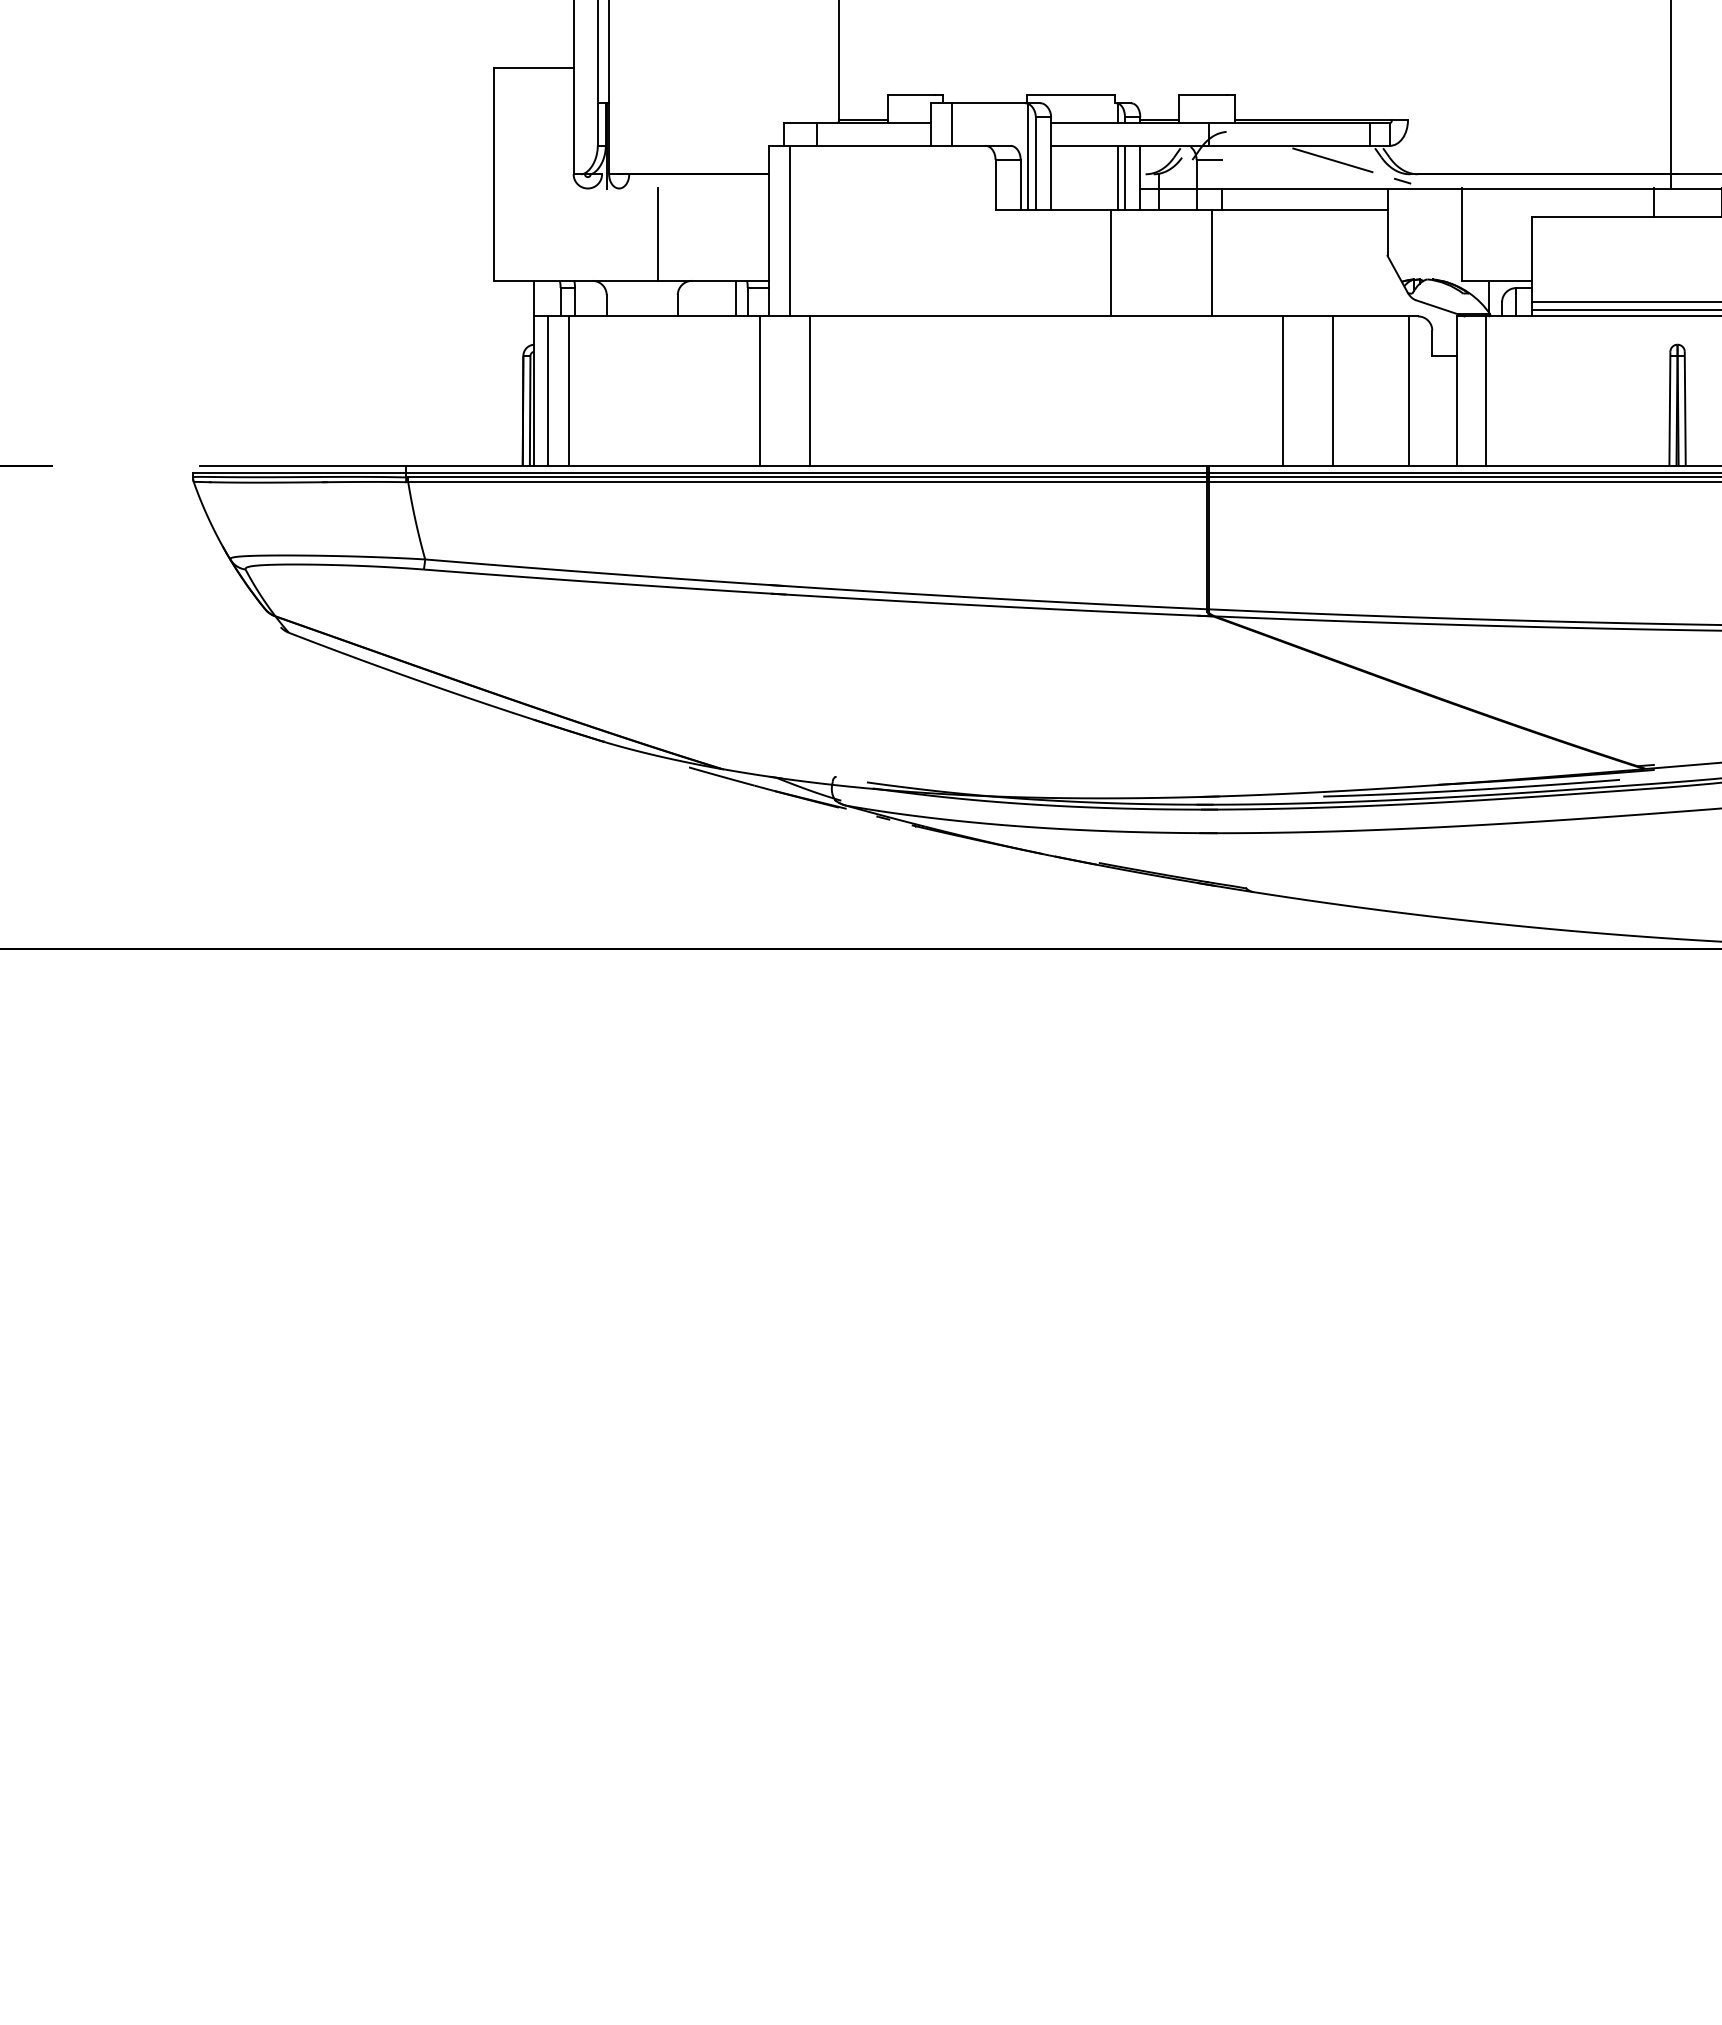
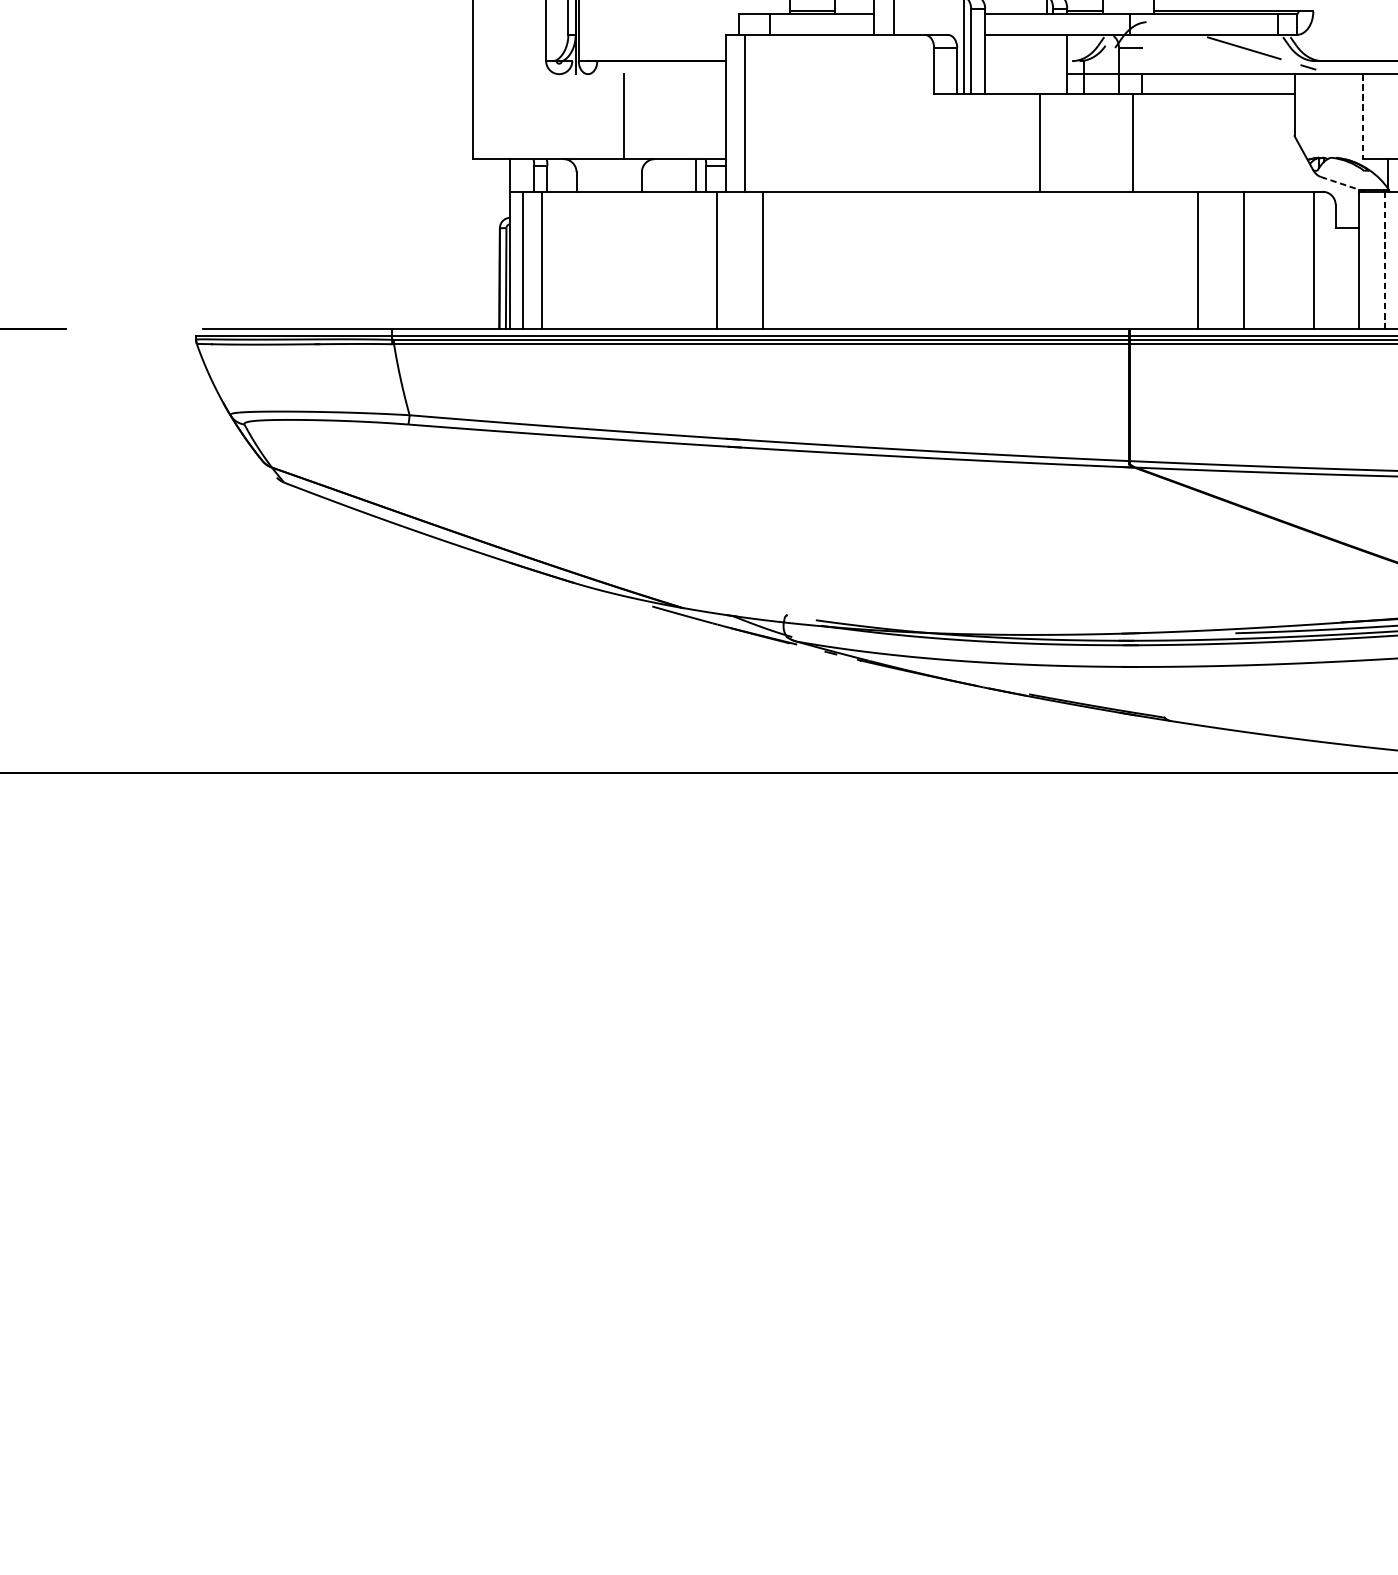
line: (1118, 177) -> (1047, 64), removed
line: (1124, 177) -> (1052, 64), removed
line: (1462, 235) -> (1363, 117), solid -> dashed
line: (1440, 308) -> (1343, 184), solid -> dashed
line: (1485, 391) -> (1384, 260), solid -> dashed

